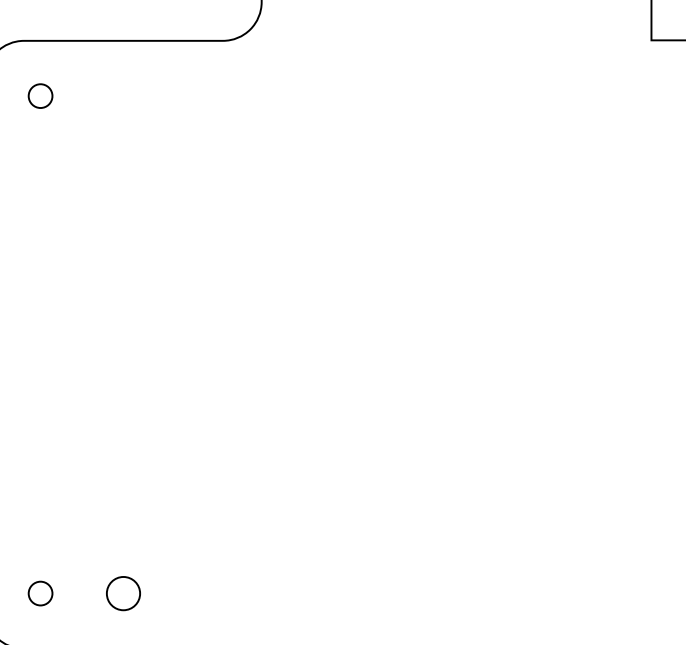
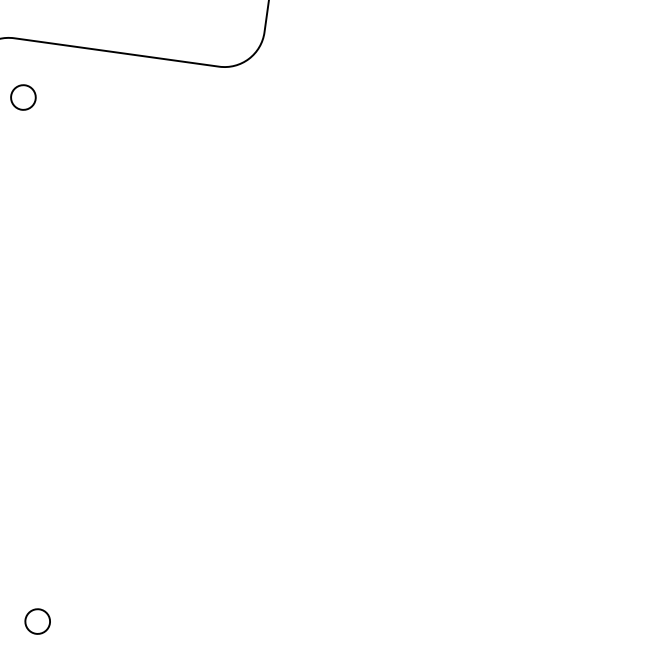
circle: (123, 593) -> (37, 621), size x0.71

